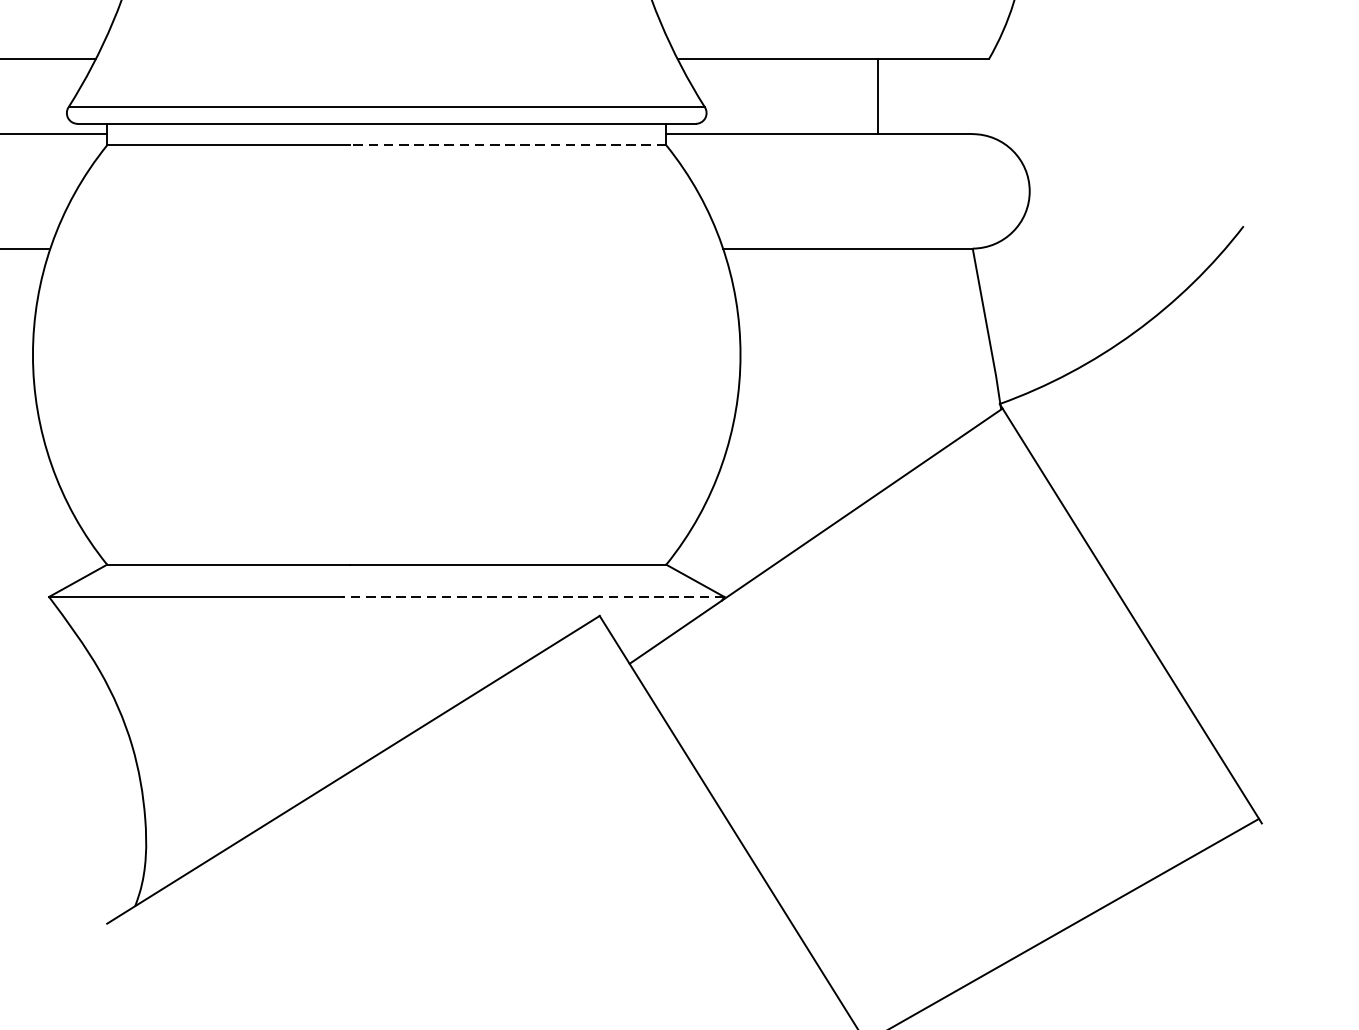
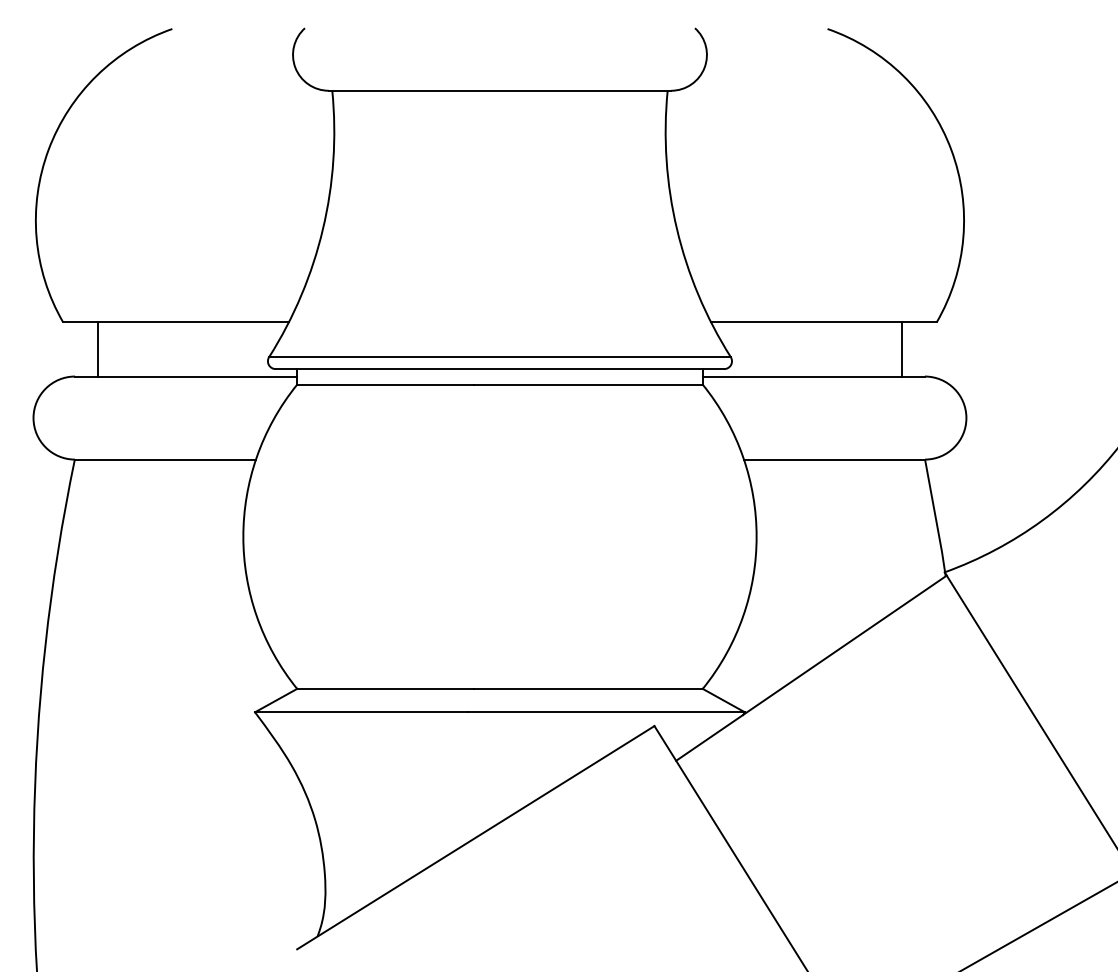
line: (878, 96) -> (901, 349), moved
line: (508, 145) -> (588, 384), dashed -> solid
line: (533, 597) -> (606, 712), dashed -> solid

